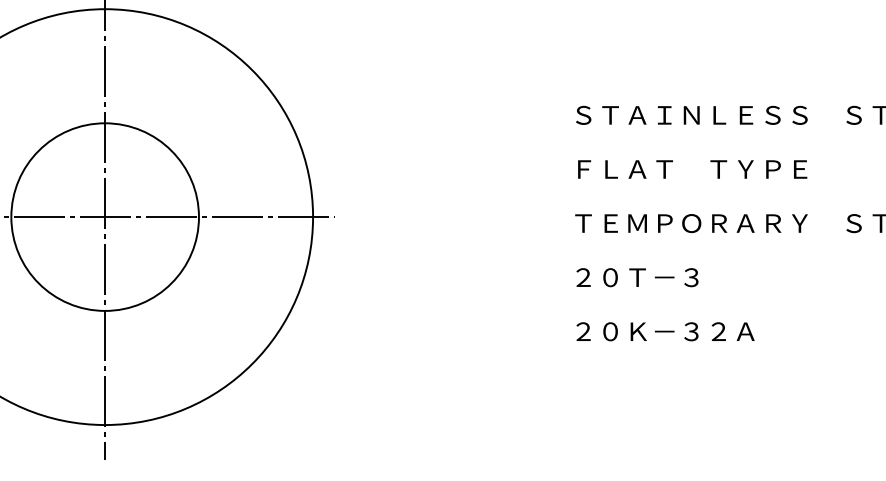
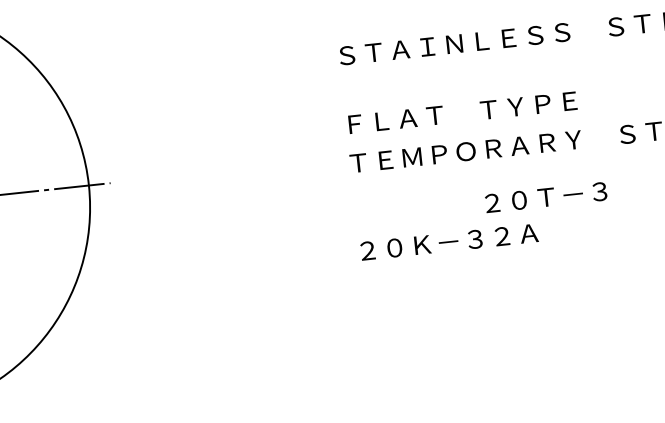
text: (692, 169) -> (462, 112), moved
text: (637, 277) -> (546, 197), moved
text: (665, 331) -> (449, 241), moved

